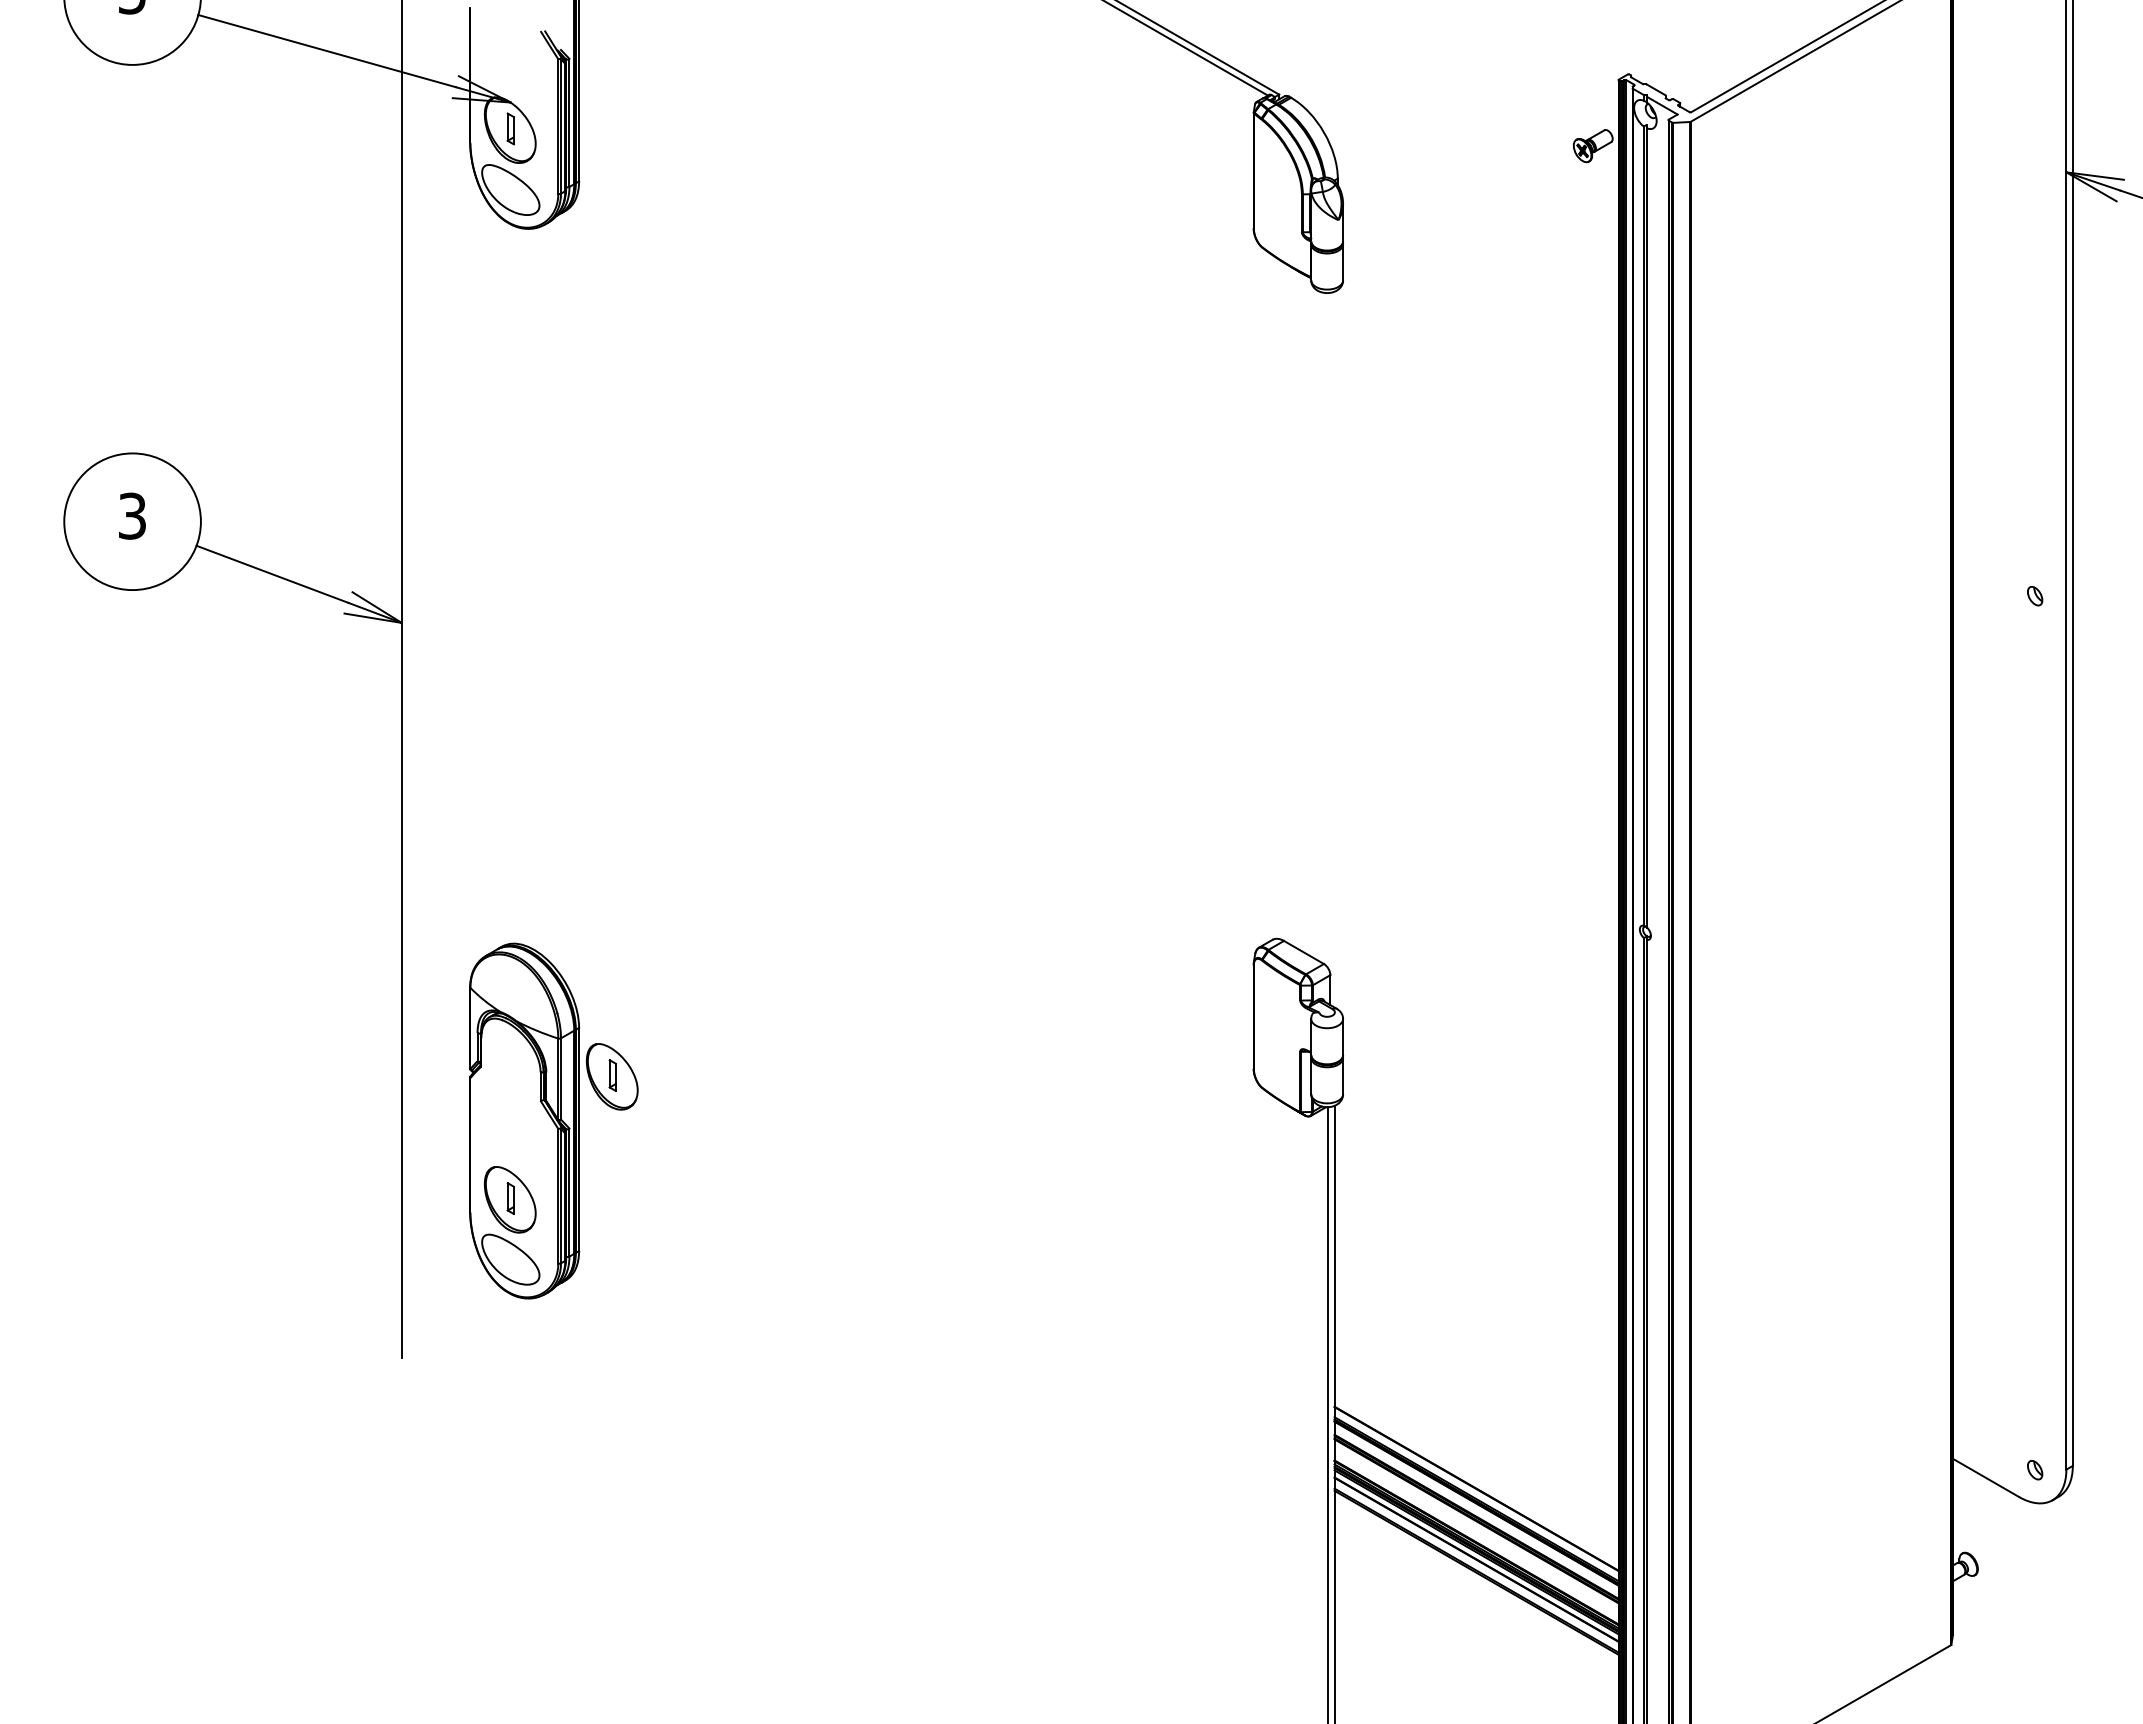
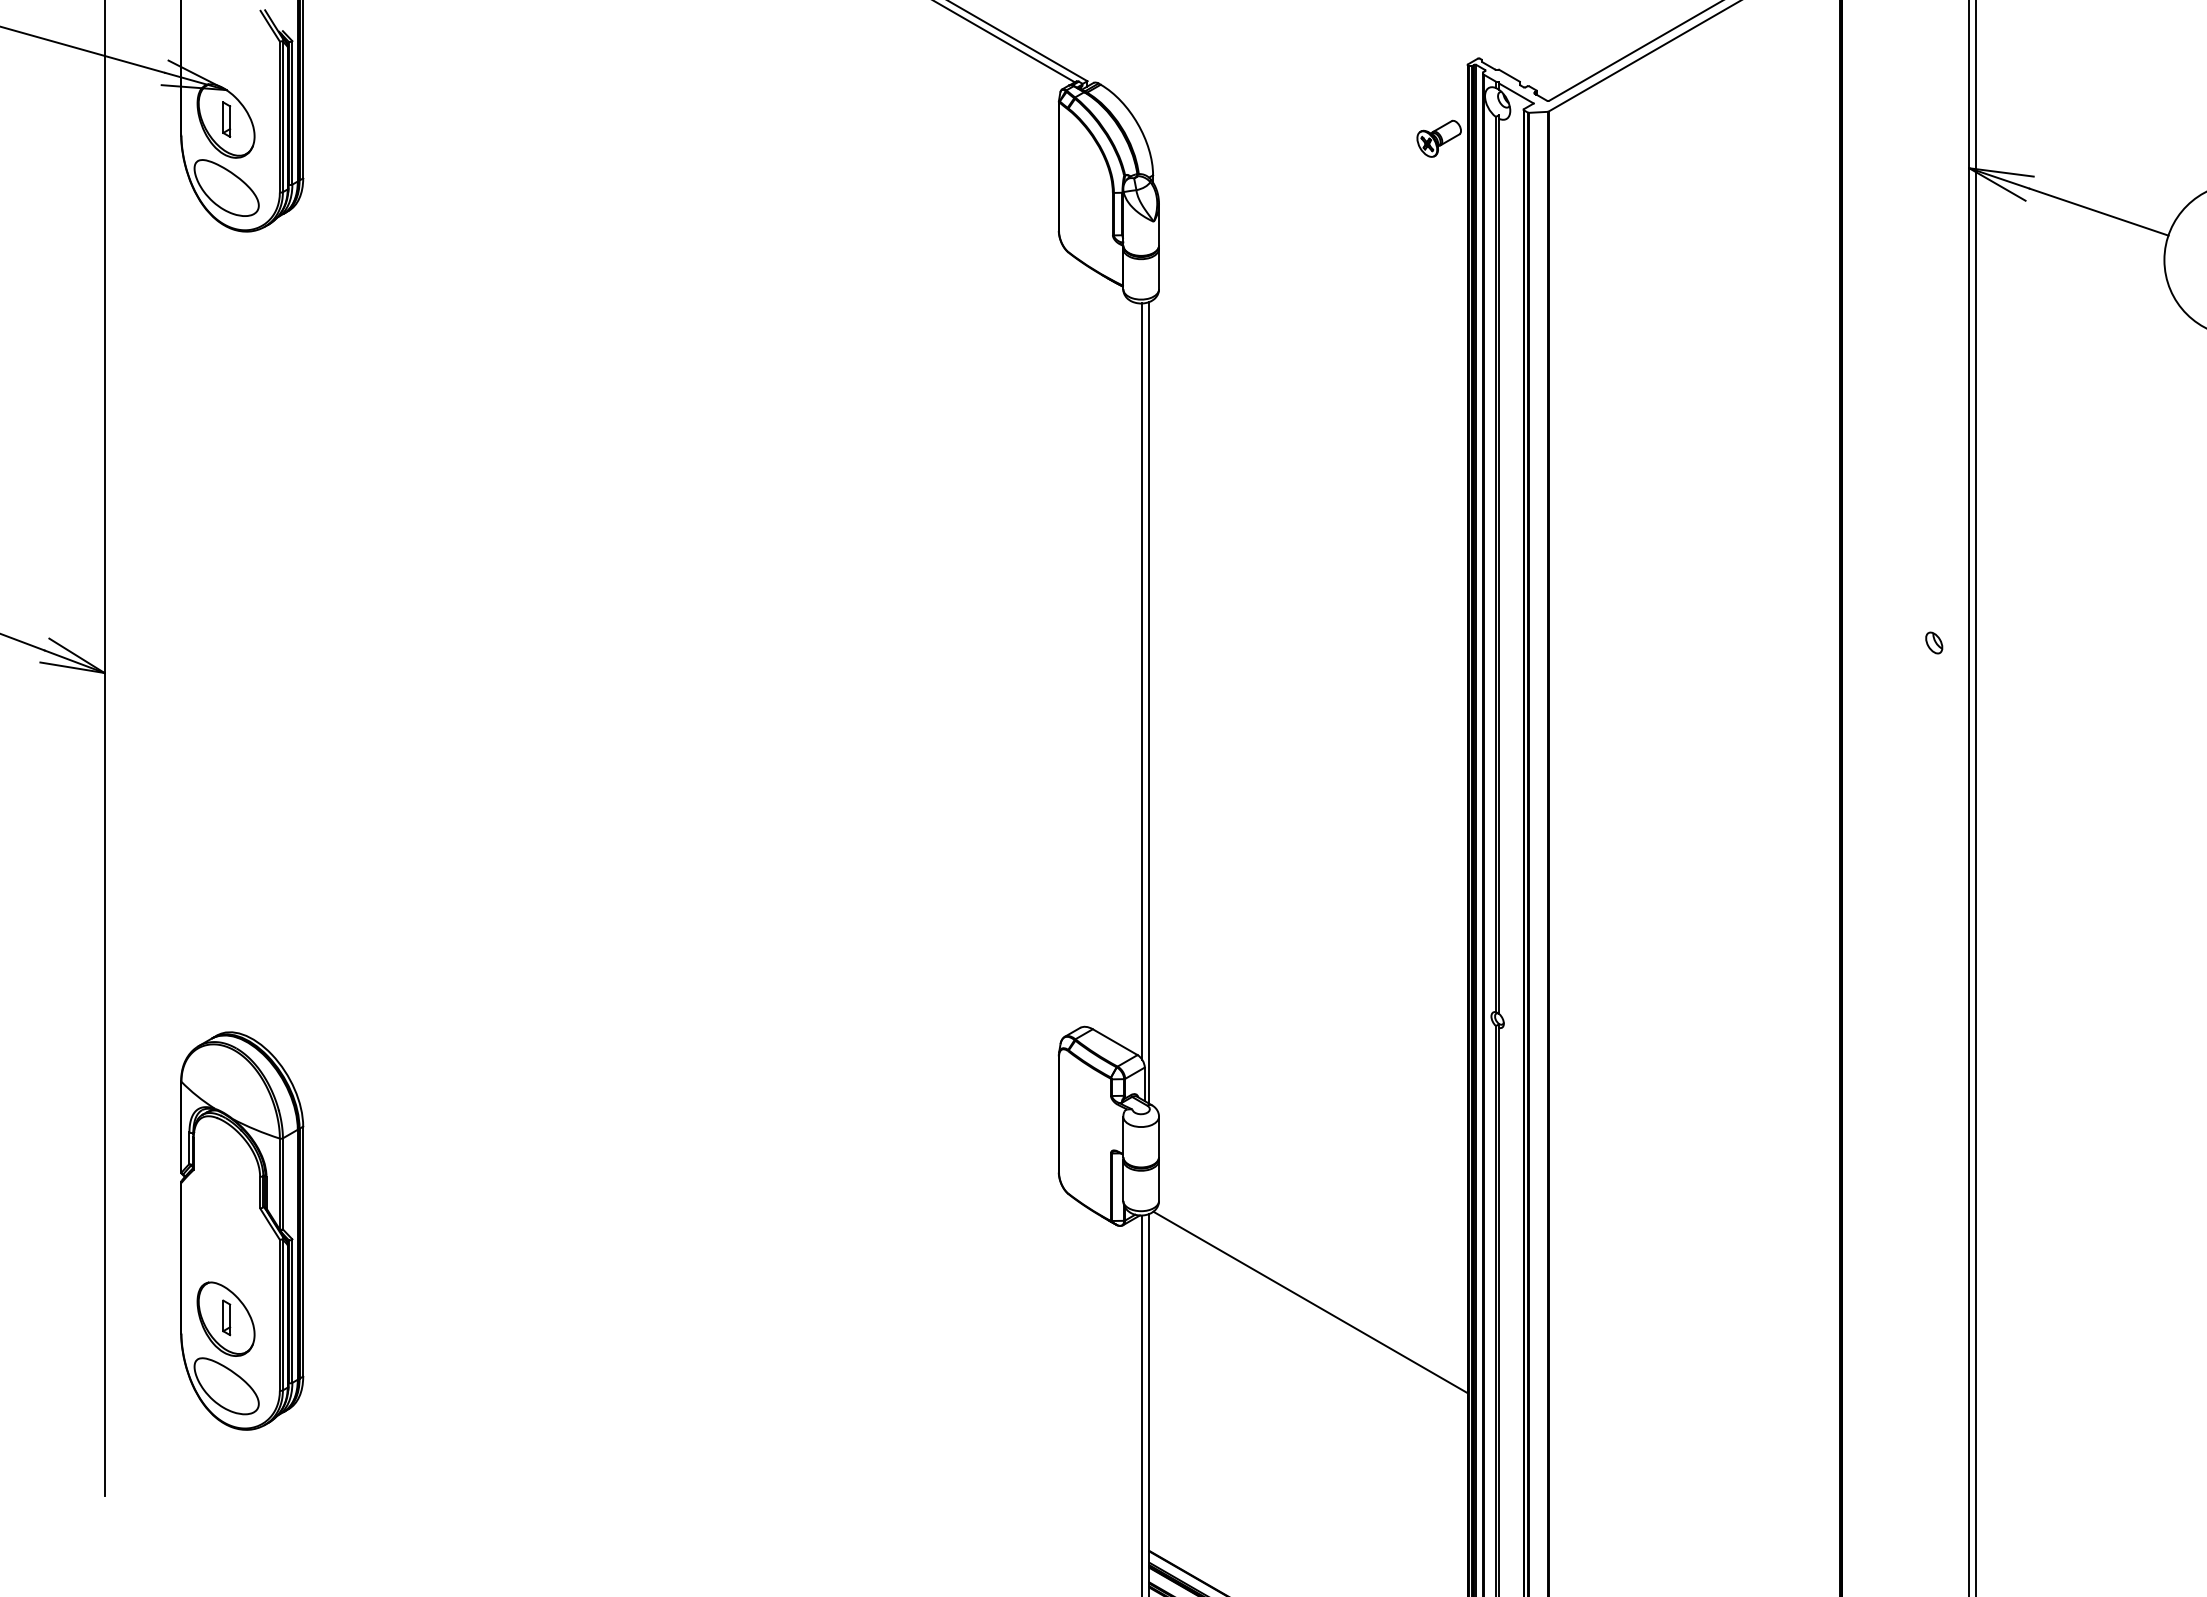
line: (1328, 630) -> (1142, 681), added
line: (1334, 649) -> (1149, 702), added
part: (611, 1076) -> (339, 1181), removed
line: (1478, 1184) -> (1310, 1302), added

